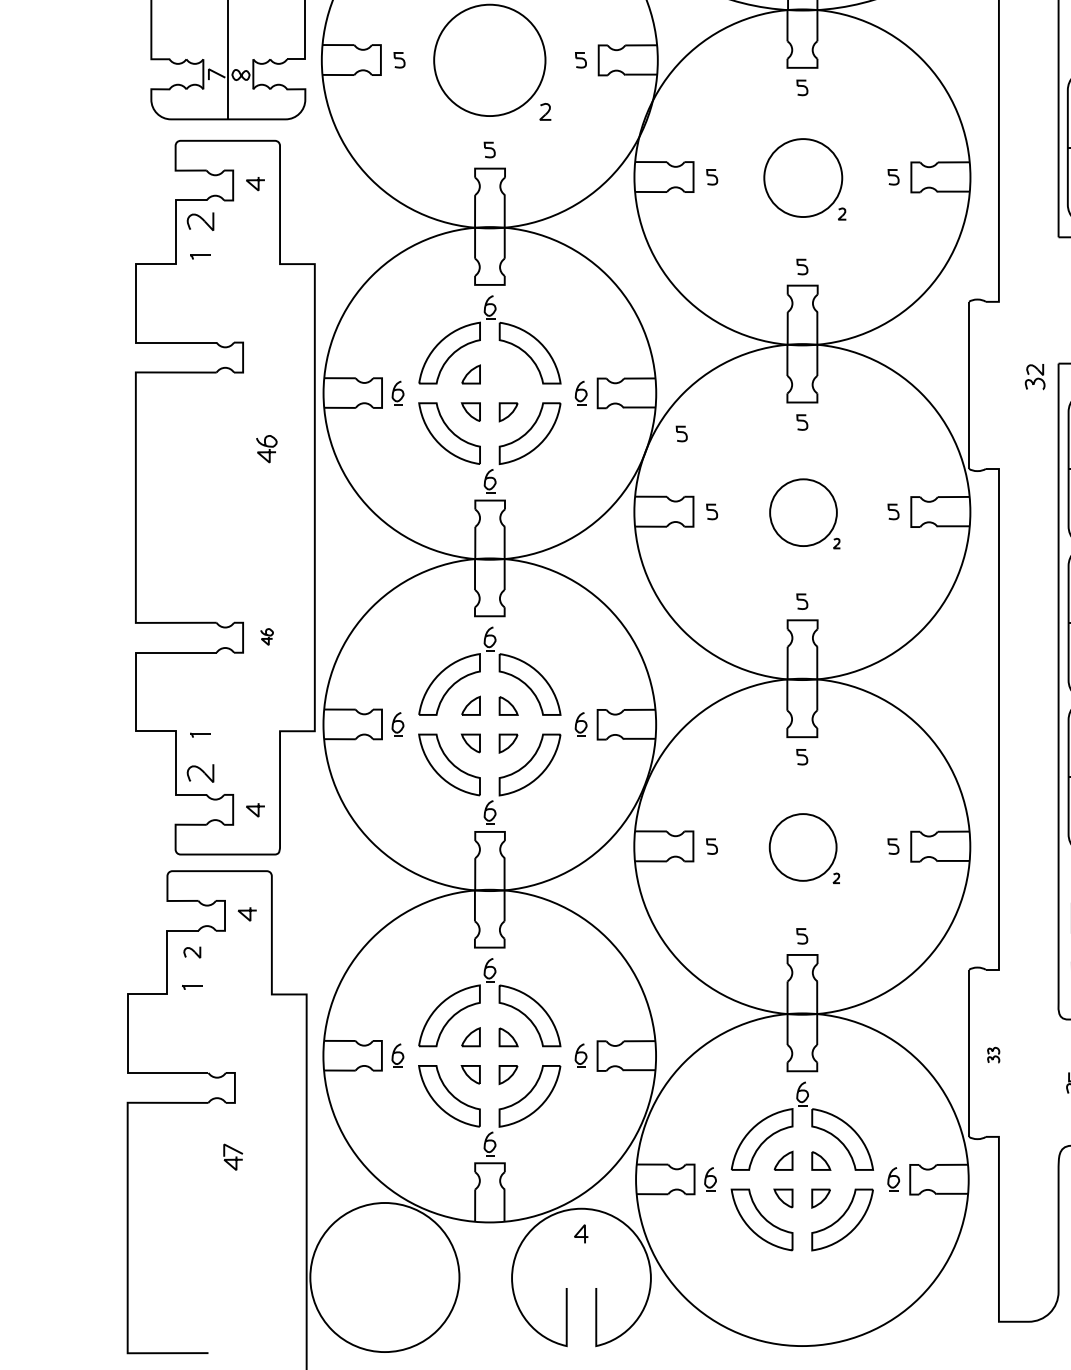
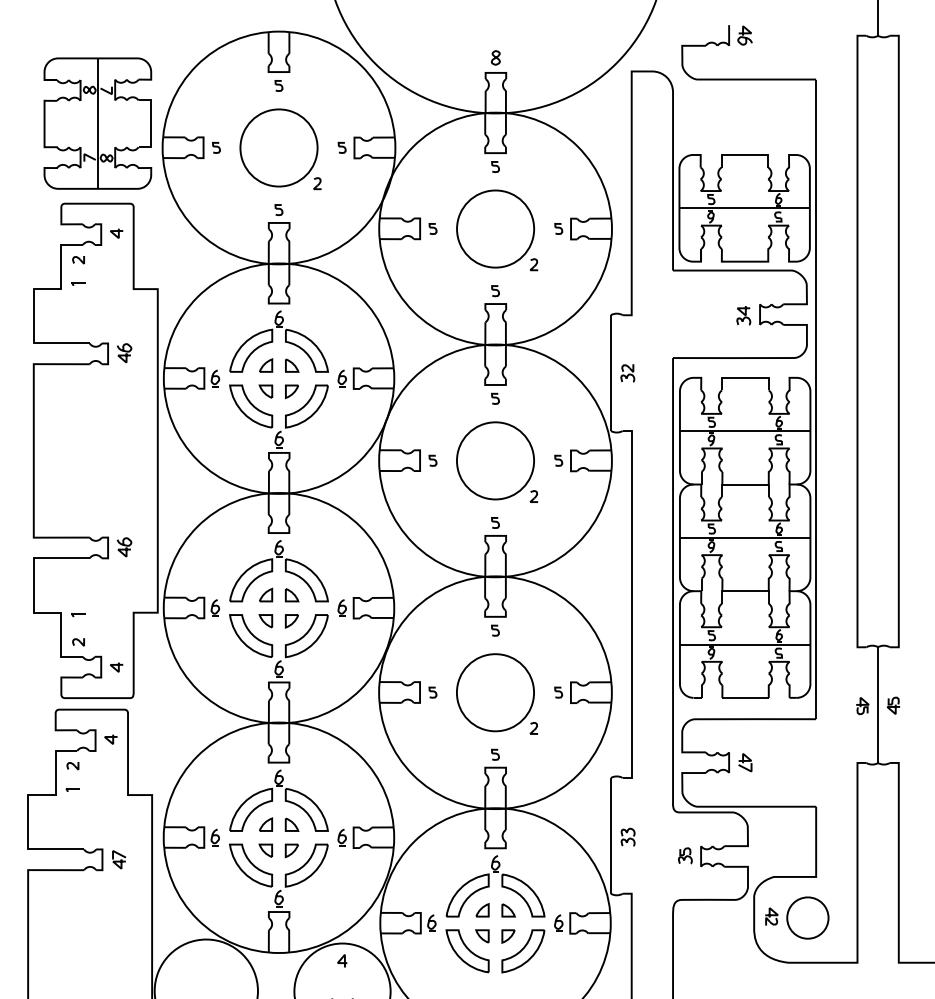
part: (805, 179) -> (497, 230), size x1.43
part: (200, 222) -> (78, 260), size x0.62
part: (509, 374) -> (292, 365), added
part: (1034, 377) -> (627, 373), moved
part: (681, 433) -> (411, 406), removed
part: (266, 449) -> (124, 353), moved
part: (805, 512) -> (497, 461), size x1.67
part: (266, 637) -> (124, 547), size x1.67
part: (200, 774) -> (78, 642), size x0.62
part: (803, 847) -> (496, 693), size x1.67
part: (992, 1054) -> (627, 836), size x1.67
part: (233, 1156) -> (119, 859), moved

